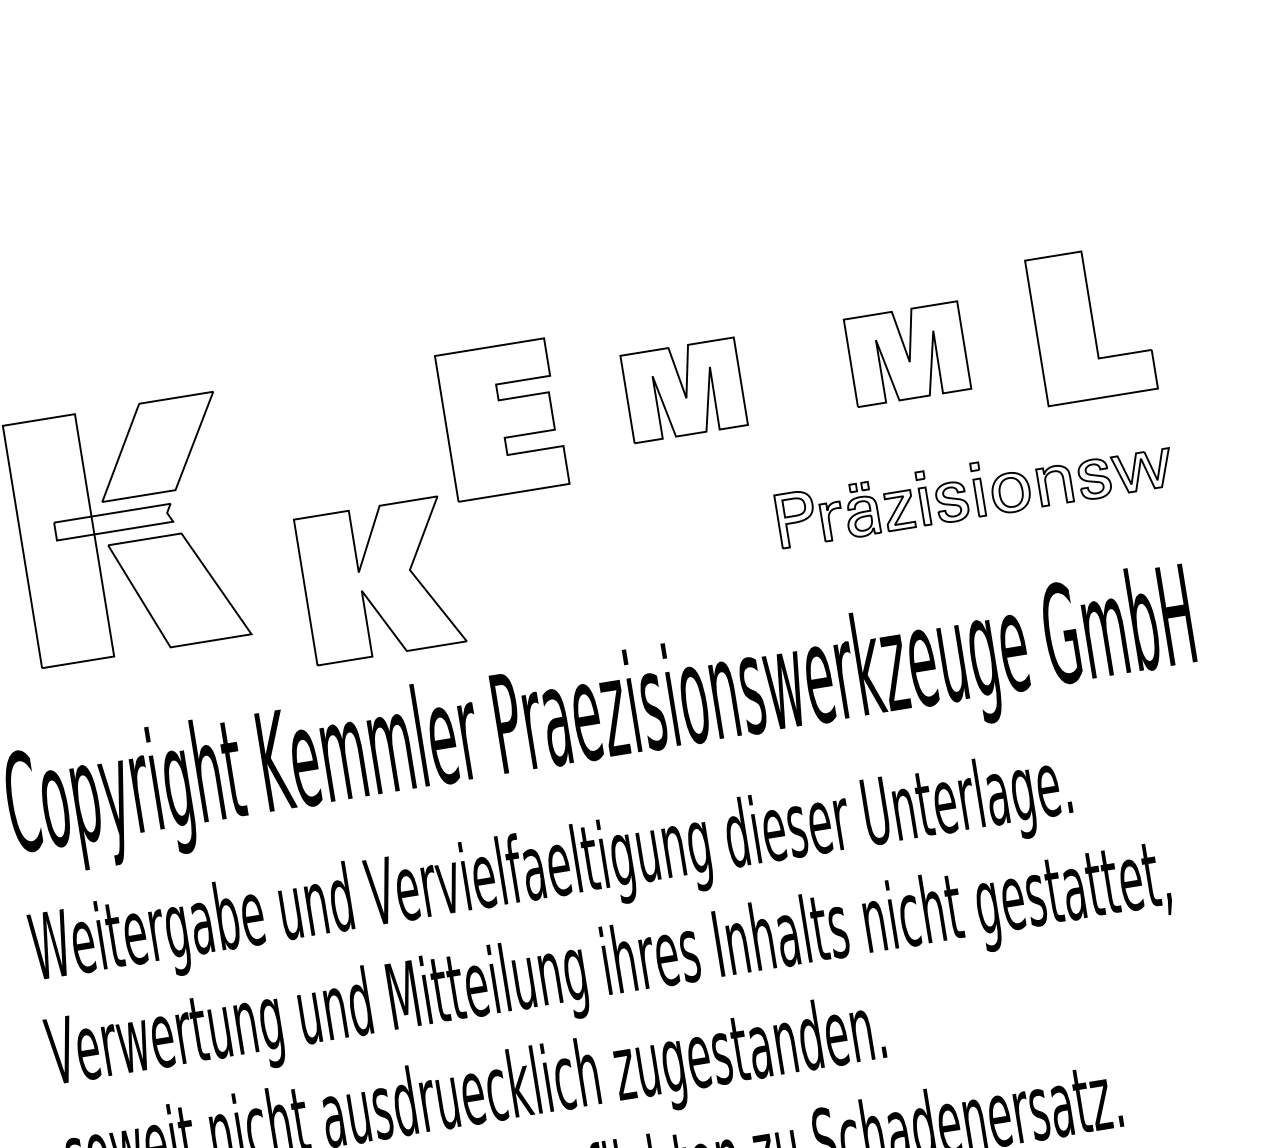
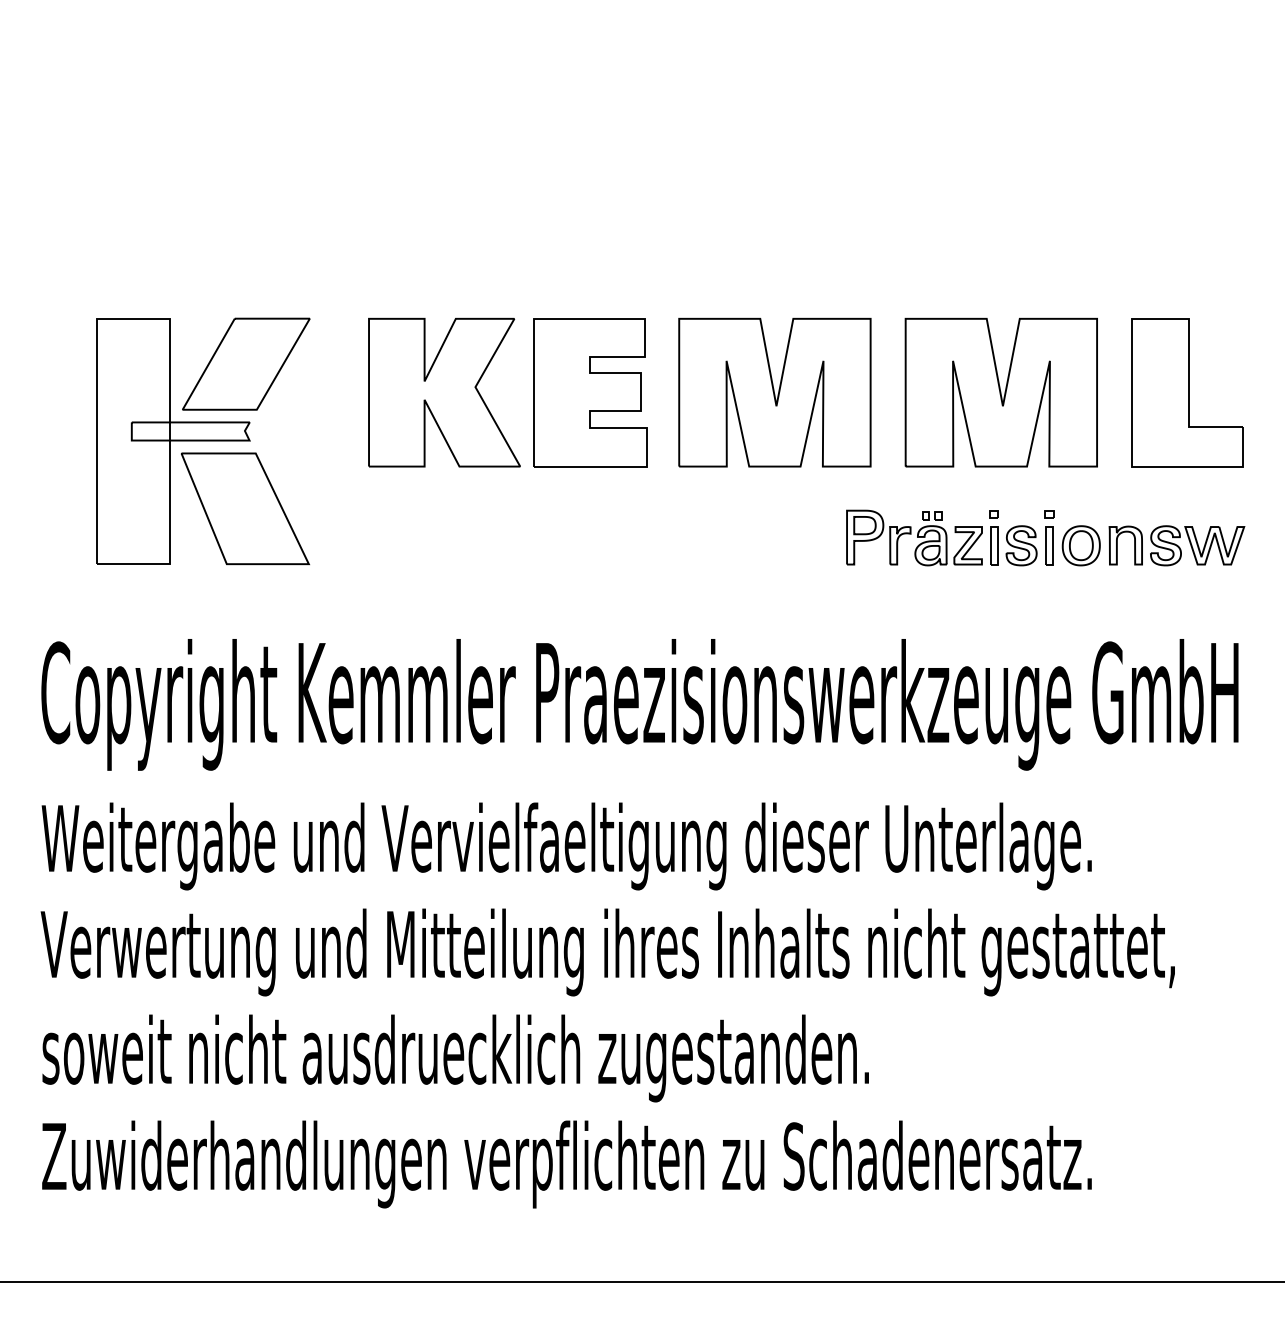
part: (906, 354) -> (1000, 392), size x1.67
part: (683, 390) -> (774, 392), size x1.67
part: (380, 580) -> (444, 392), moved

